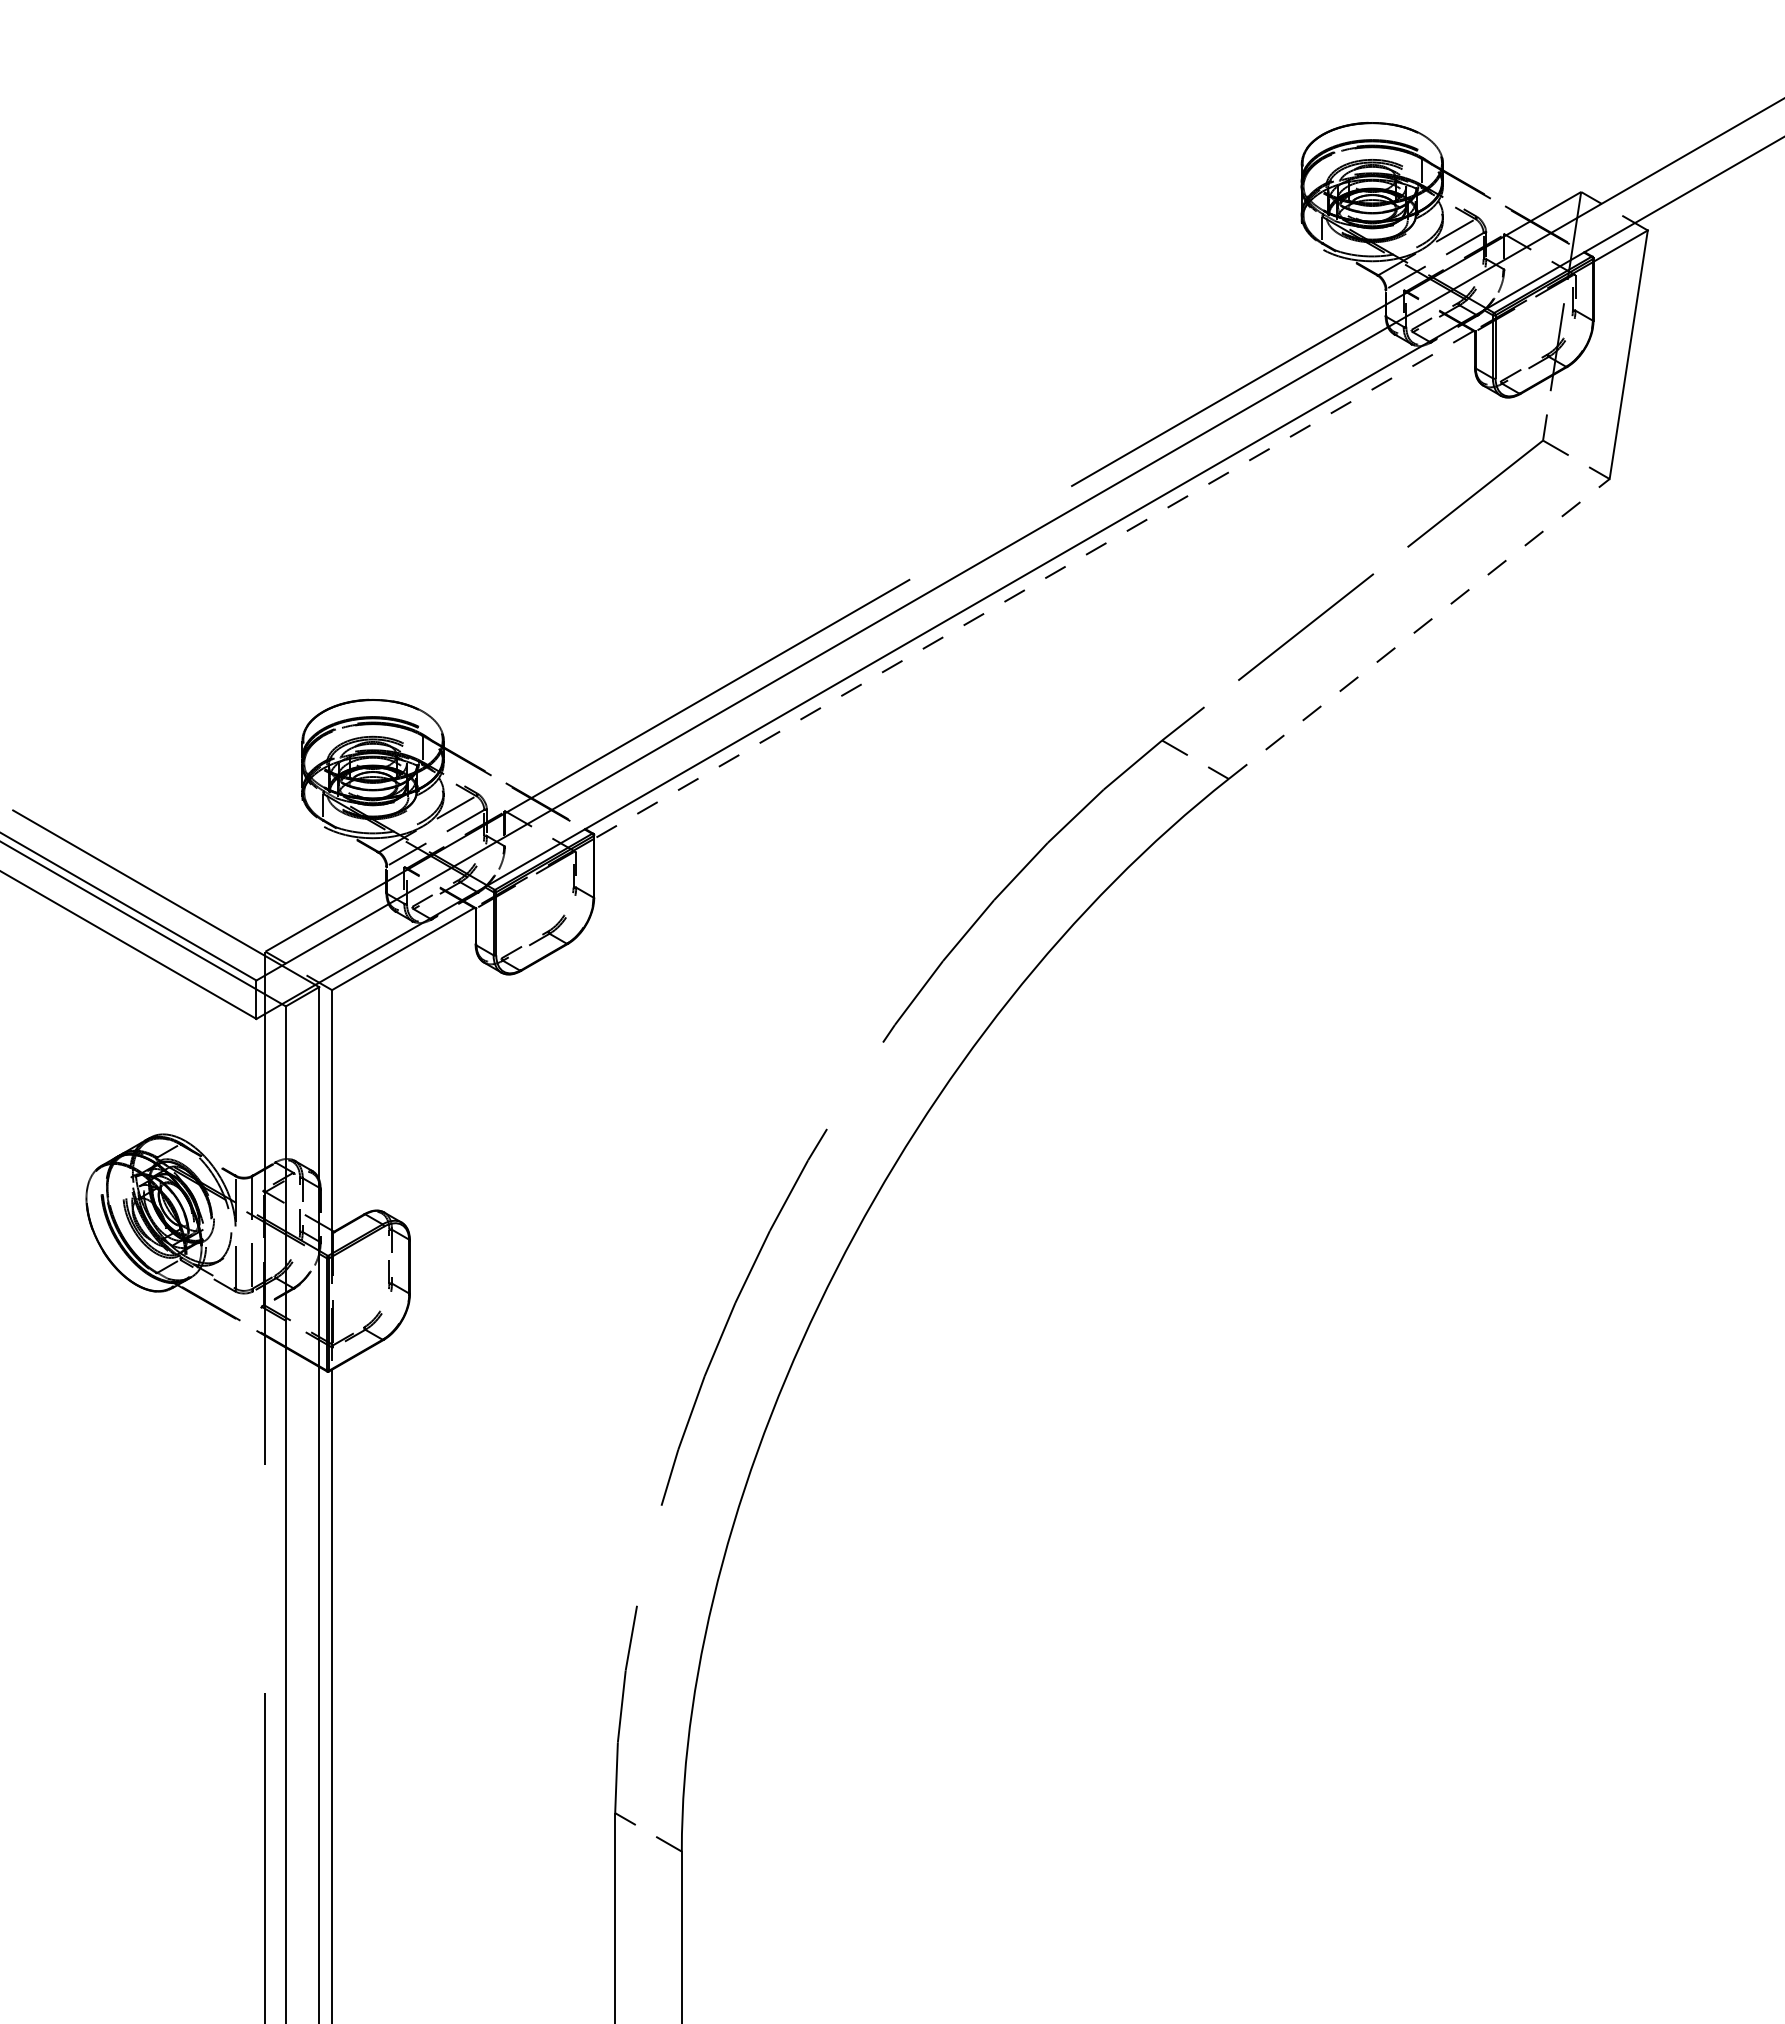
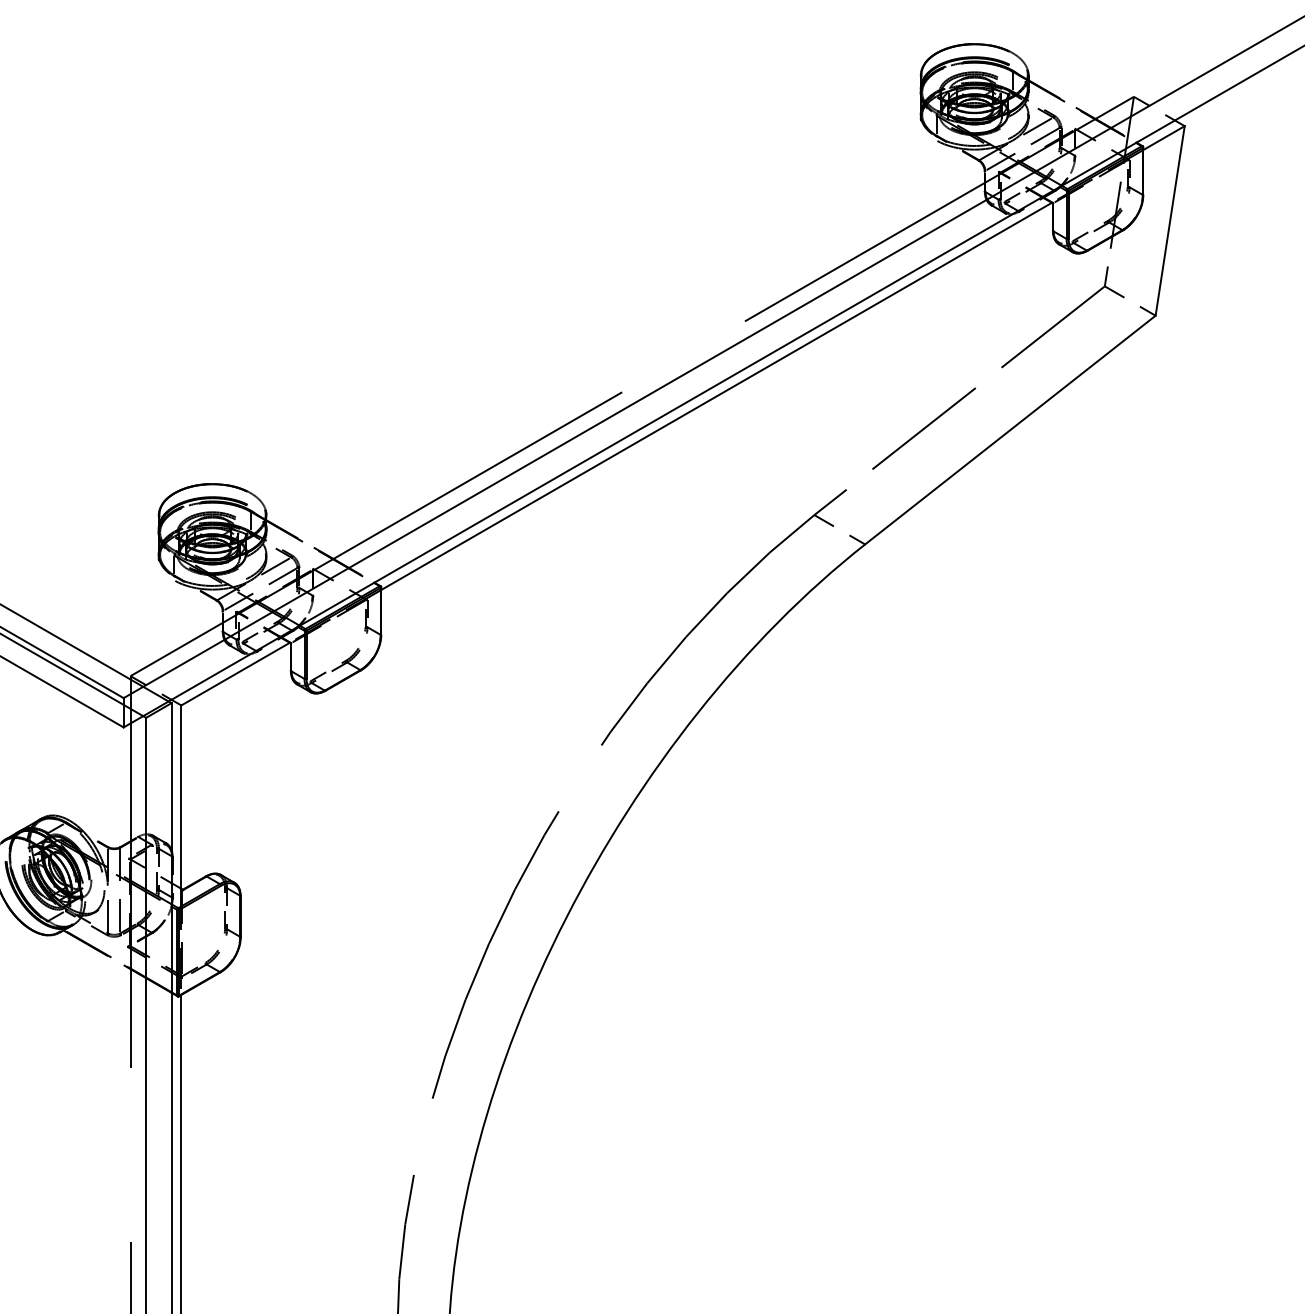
line: (1033, 584) -> (716, 396), dashed -> solid
line: (1419, 628) -> (1010, 429), dashed -> solid

